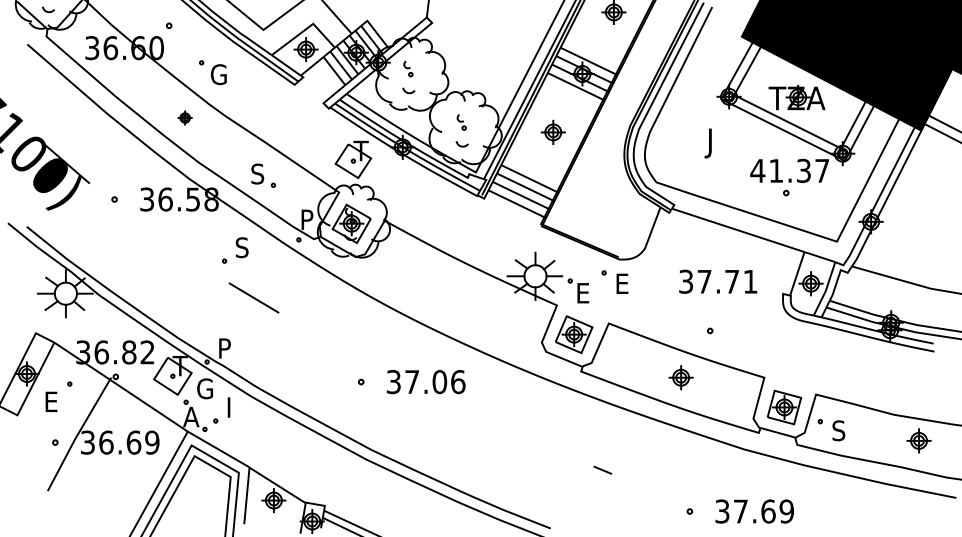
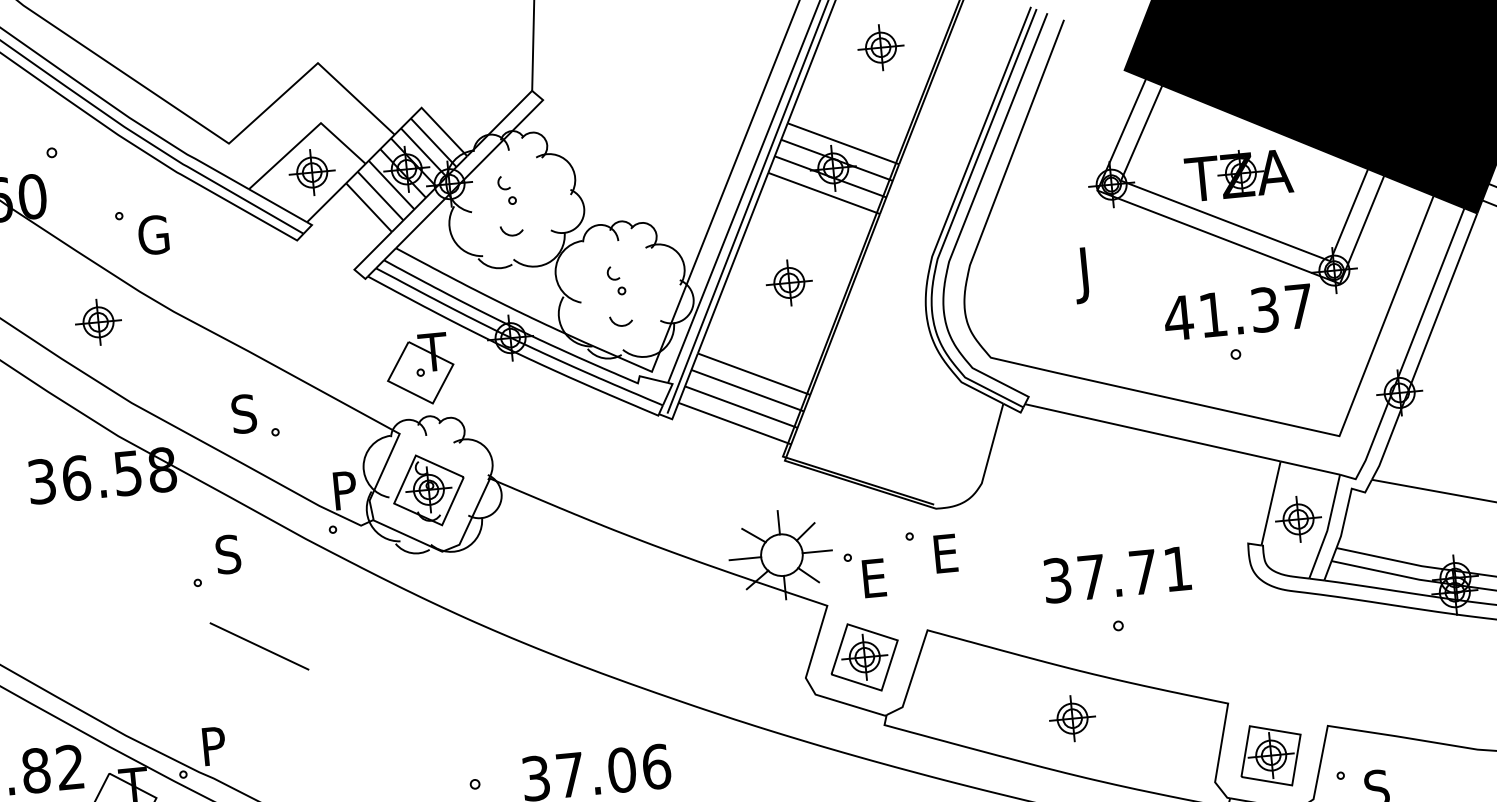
part: (184, 117) -> (97, 321), size x1.67
text: (718, 281) -> (1117, 574), moved

